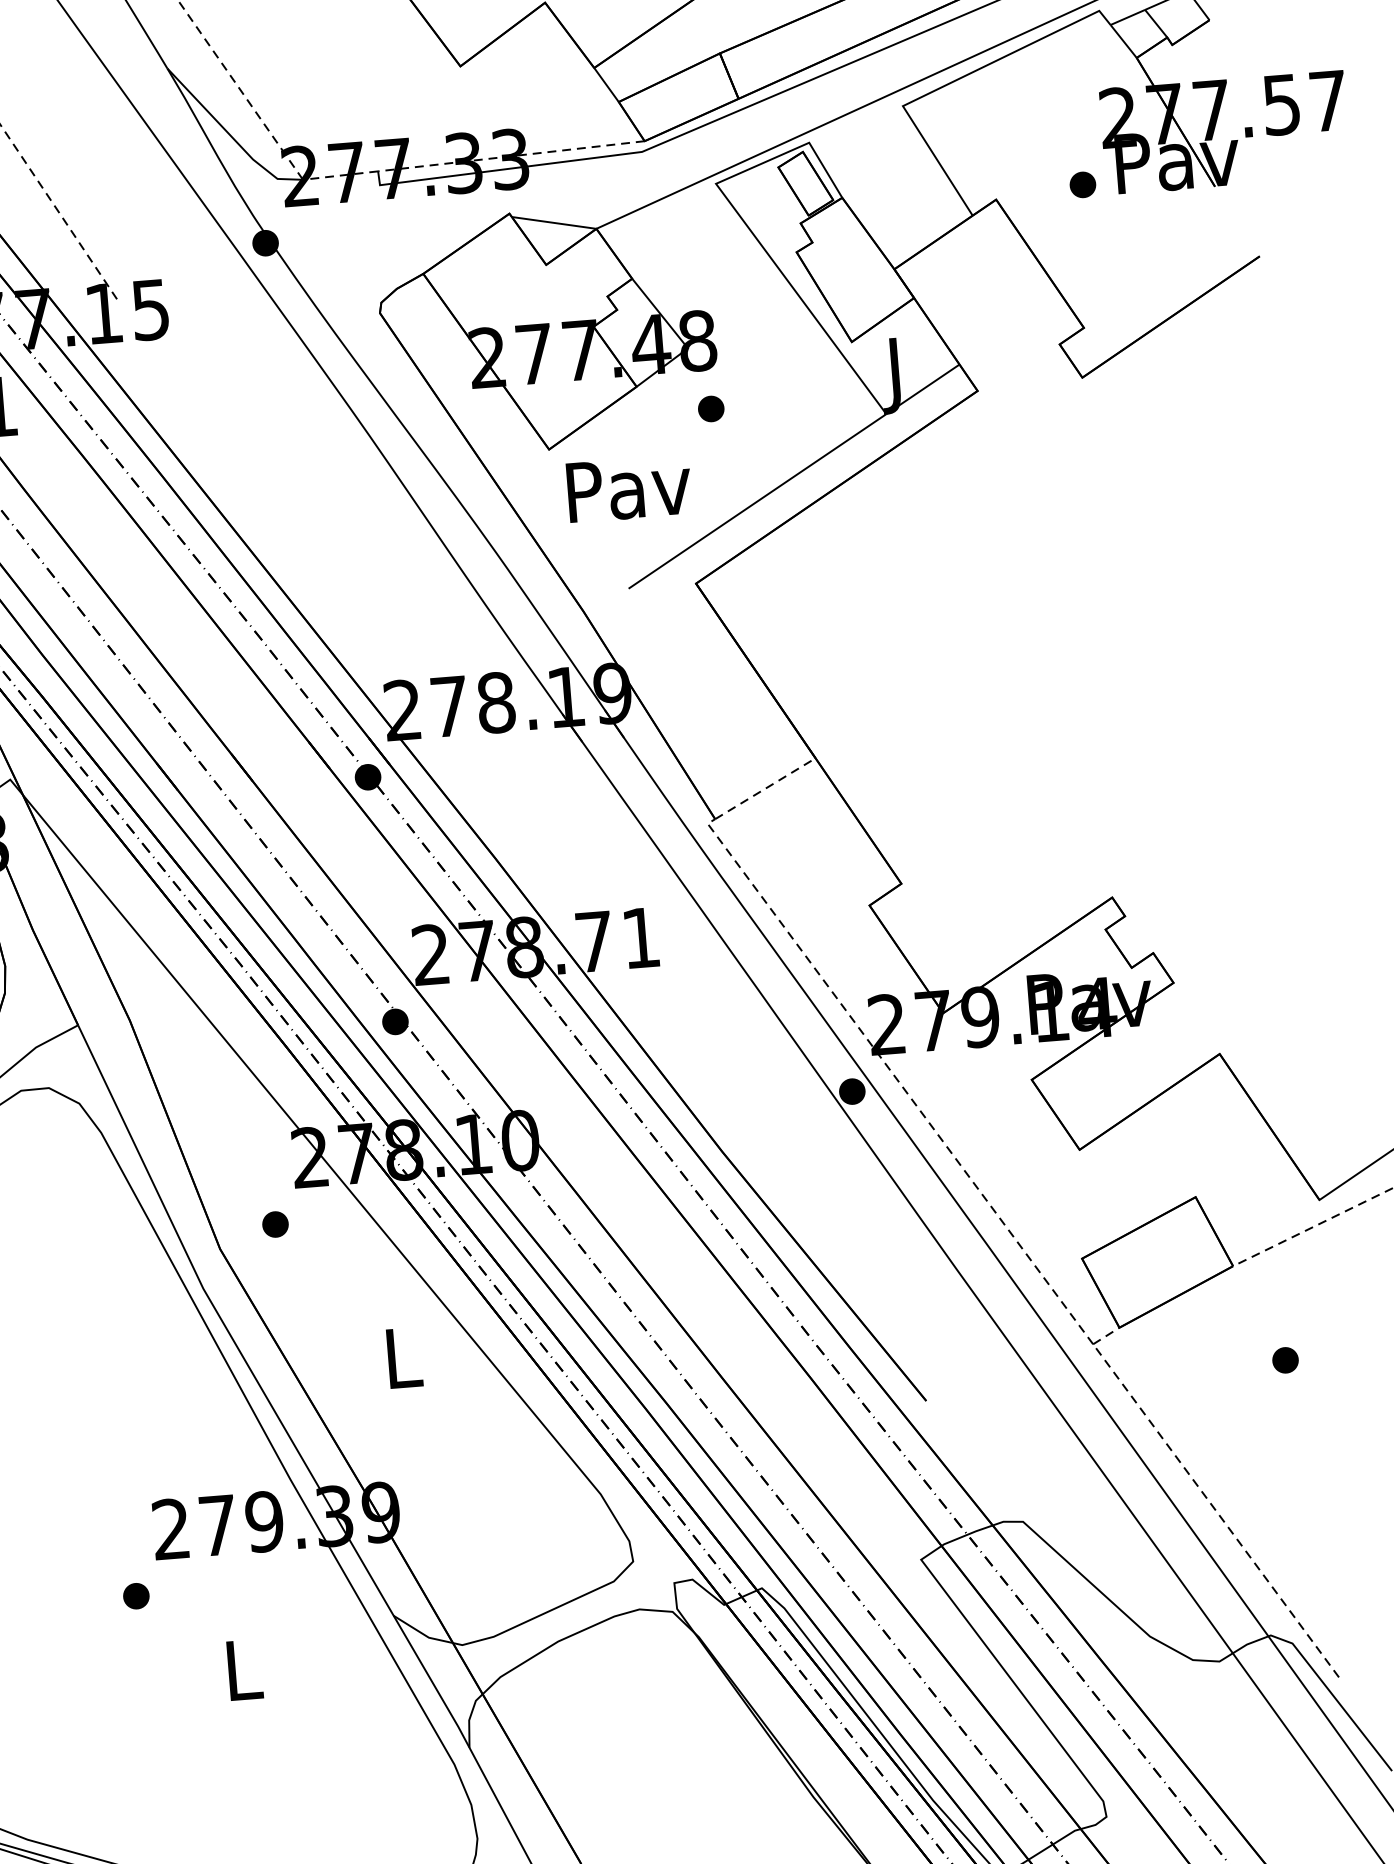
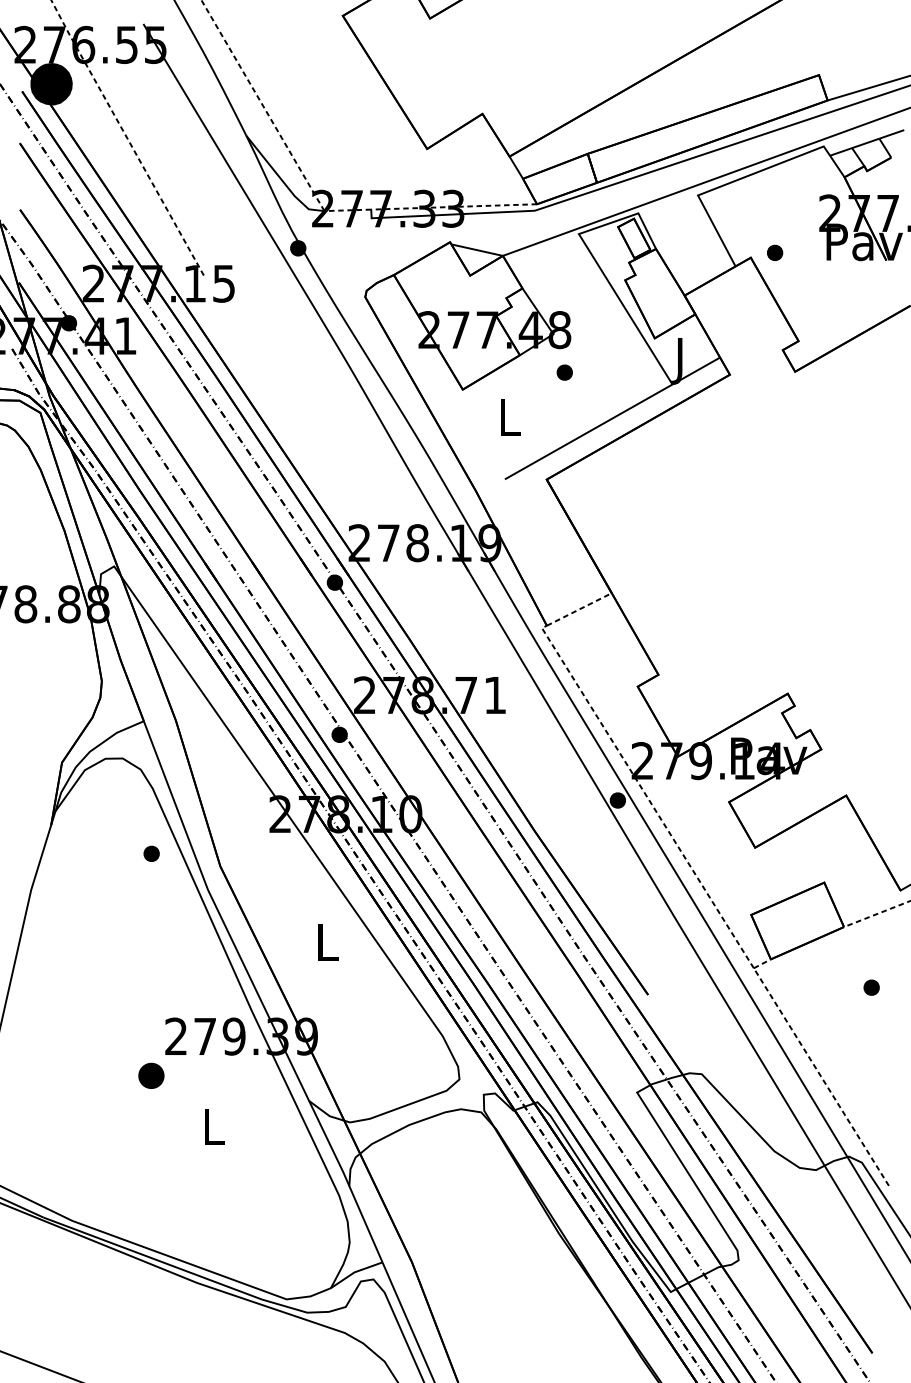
part: (1083, 184) -> (775, 252), moved
text: (629, 488) -> (510, 417), Pav -> L
part: (275, 1223) -> (151, 853), moved
part: (136, 1596) -> (151, 1076), size x1.6

